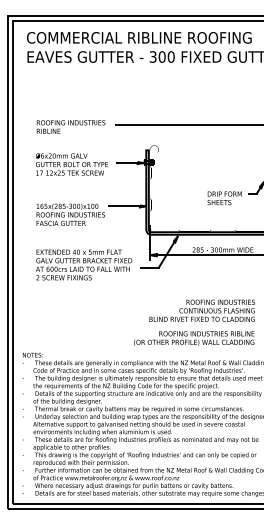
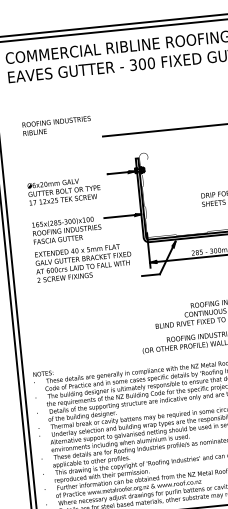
text: (70, 126) -> (56, 125), moved
text: (71, 164) -> (63, 191), moved
text: (84, 264) -> (84, 262), moved

